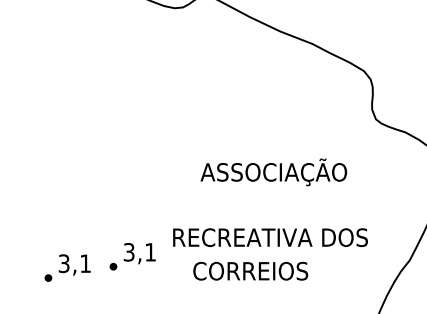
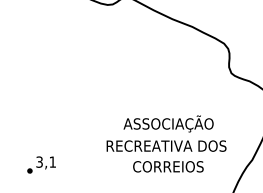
text: (273, 171) -> (168, 123), moved
part: (132, 256) -> (81, 157), removed
text: (250, 270) -> (168, 166), moved

